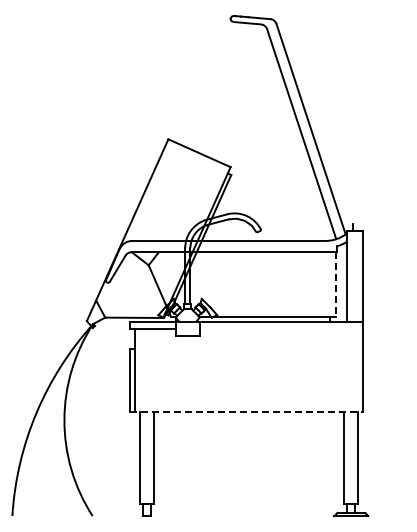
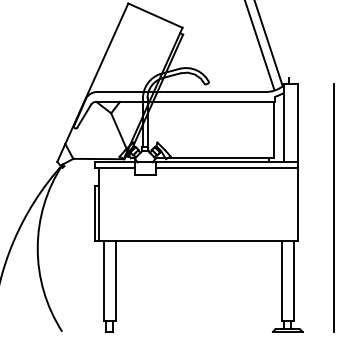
line: (335, 285) -> (273, 130), dashed -> solid
line: (280, 328) -> (225, 168), added
line: (404, 373) -> (334, 207), added
line: (247, 411) -> (197, 240), dashed -> solid

